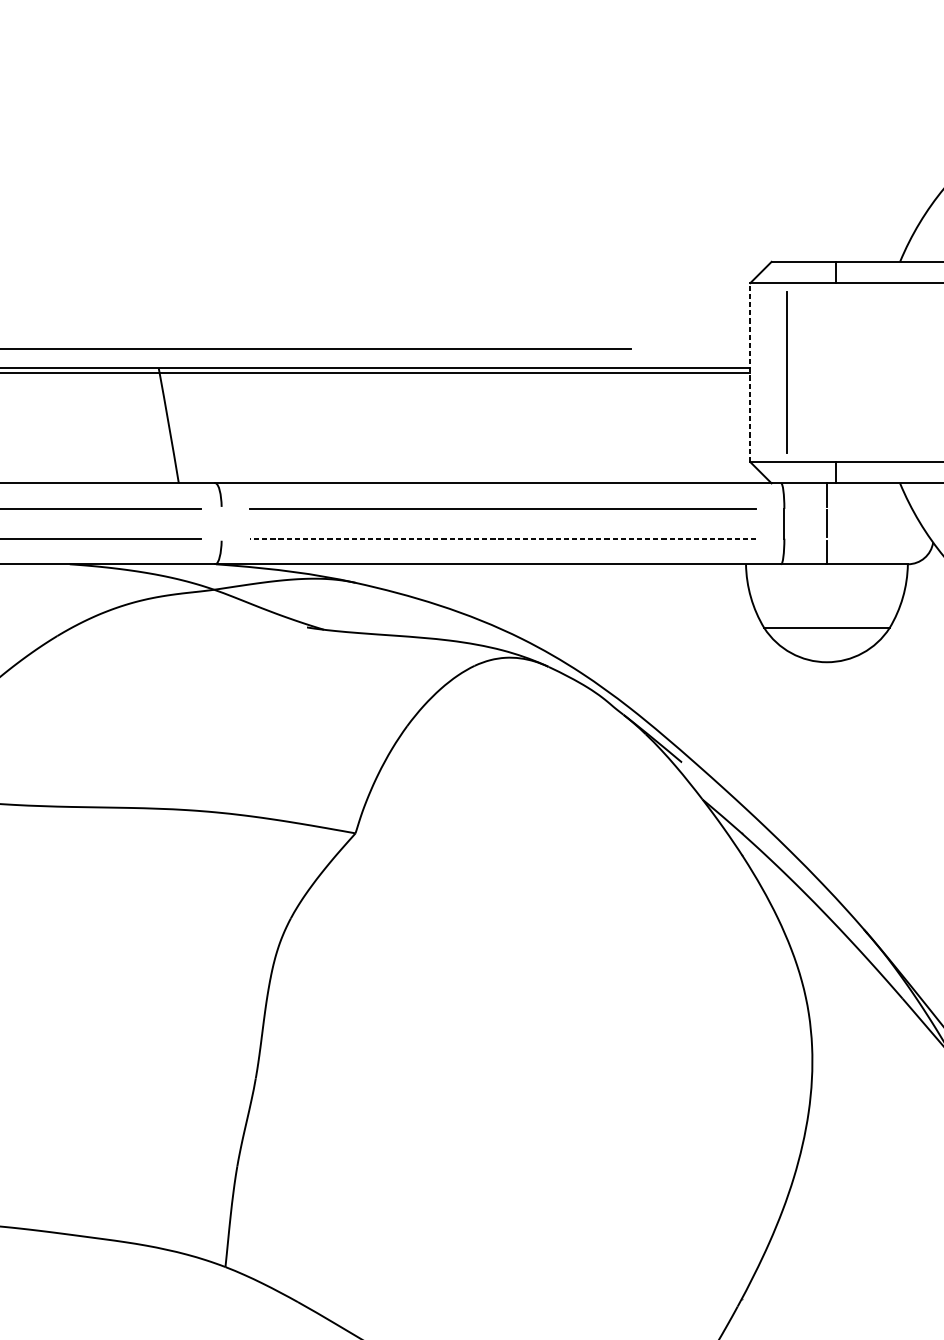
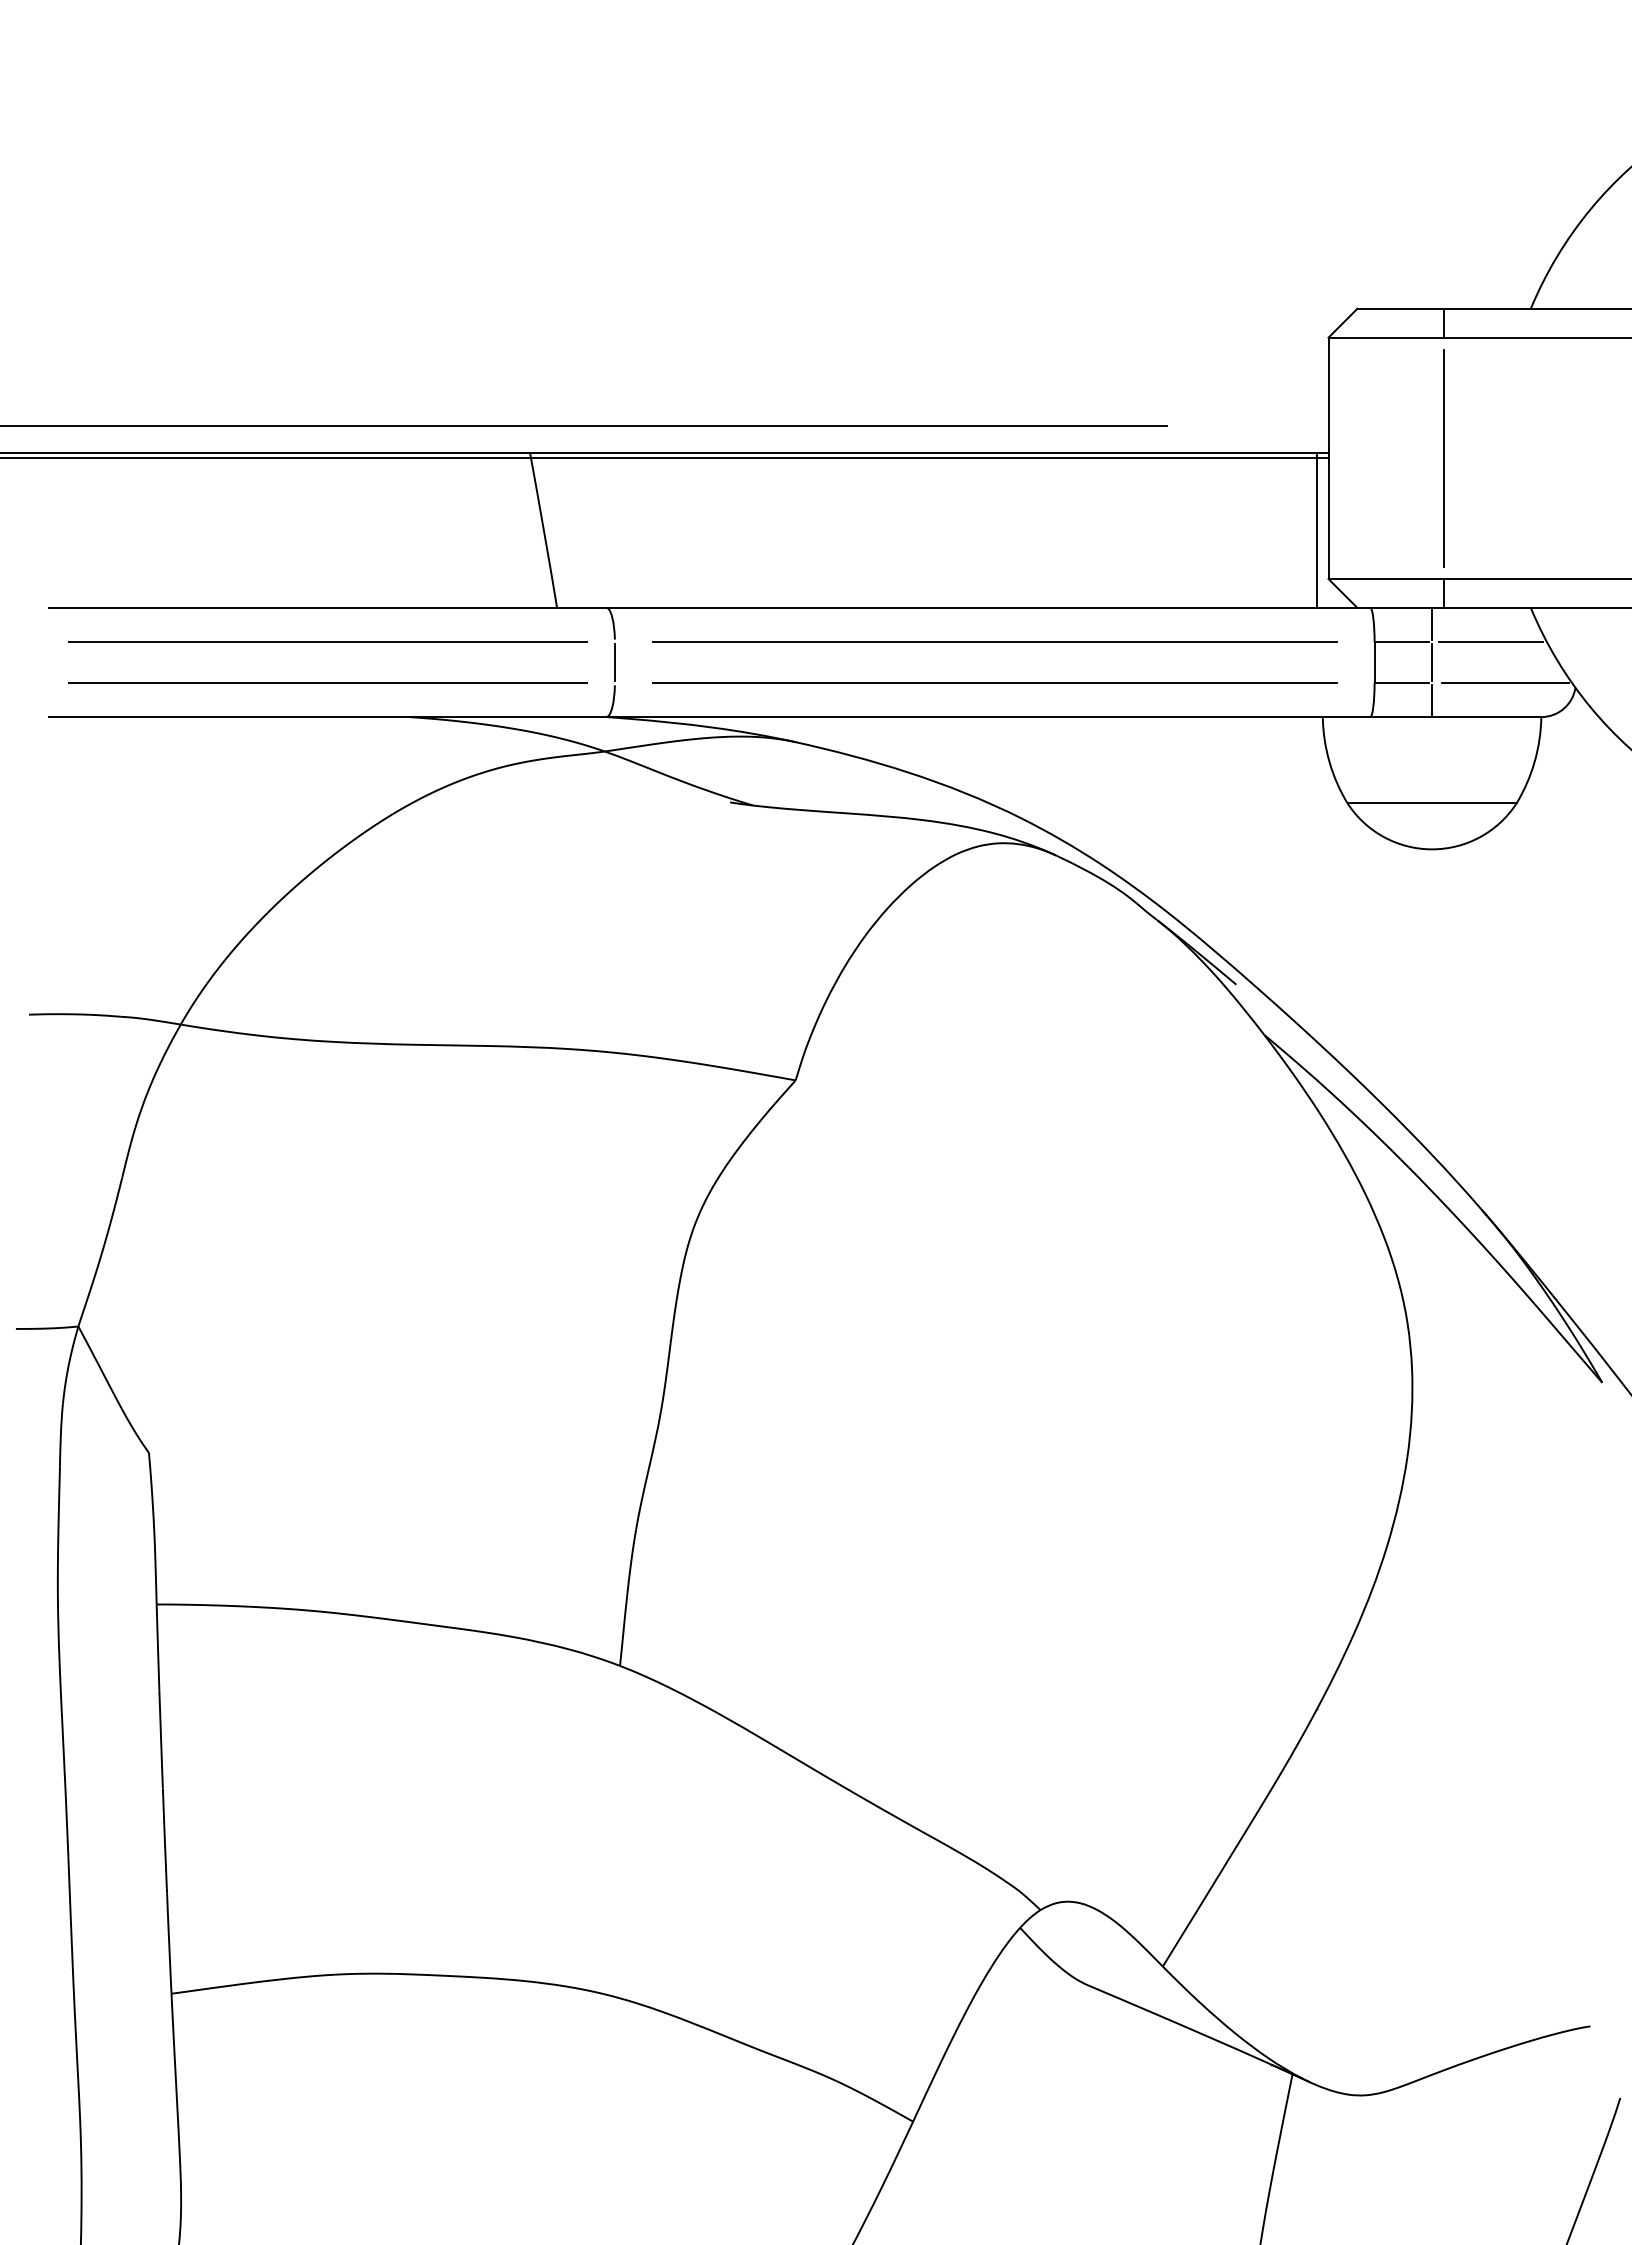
line: (750, 372) -> (1328, 458), dashed -> solid
line: (787, 372) -> (1443, 458), moved
line: (742, 425) -> (1317, 529), added
line: (805, 509) -> (1403, 642), added
line: (870, 509) -> (1490, 642), added
line: (221, 523) -> (614, 662), added
line: (502, 538) -> (994, 682), dashed -> solid
line: (805, 538) -> (1403, 682), added
line: (881, 538) -> (1505, 682), added

